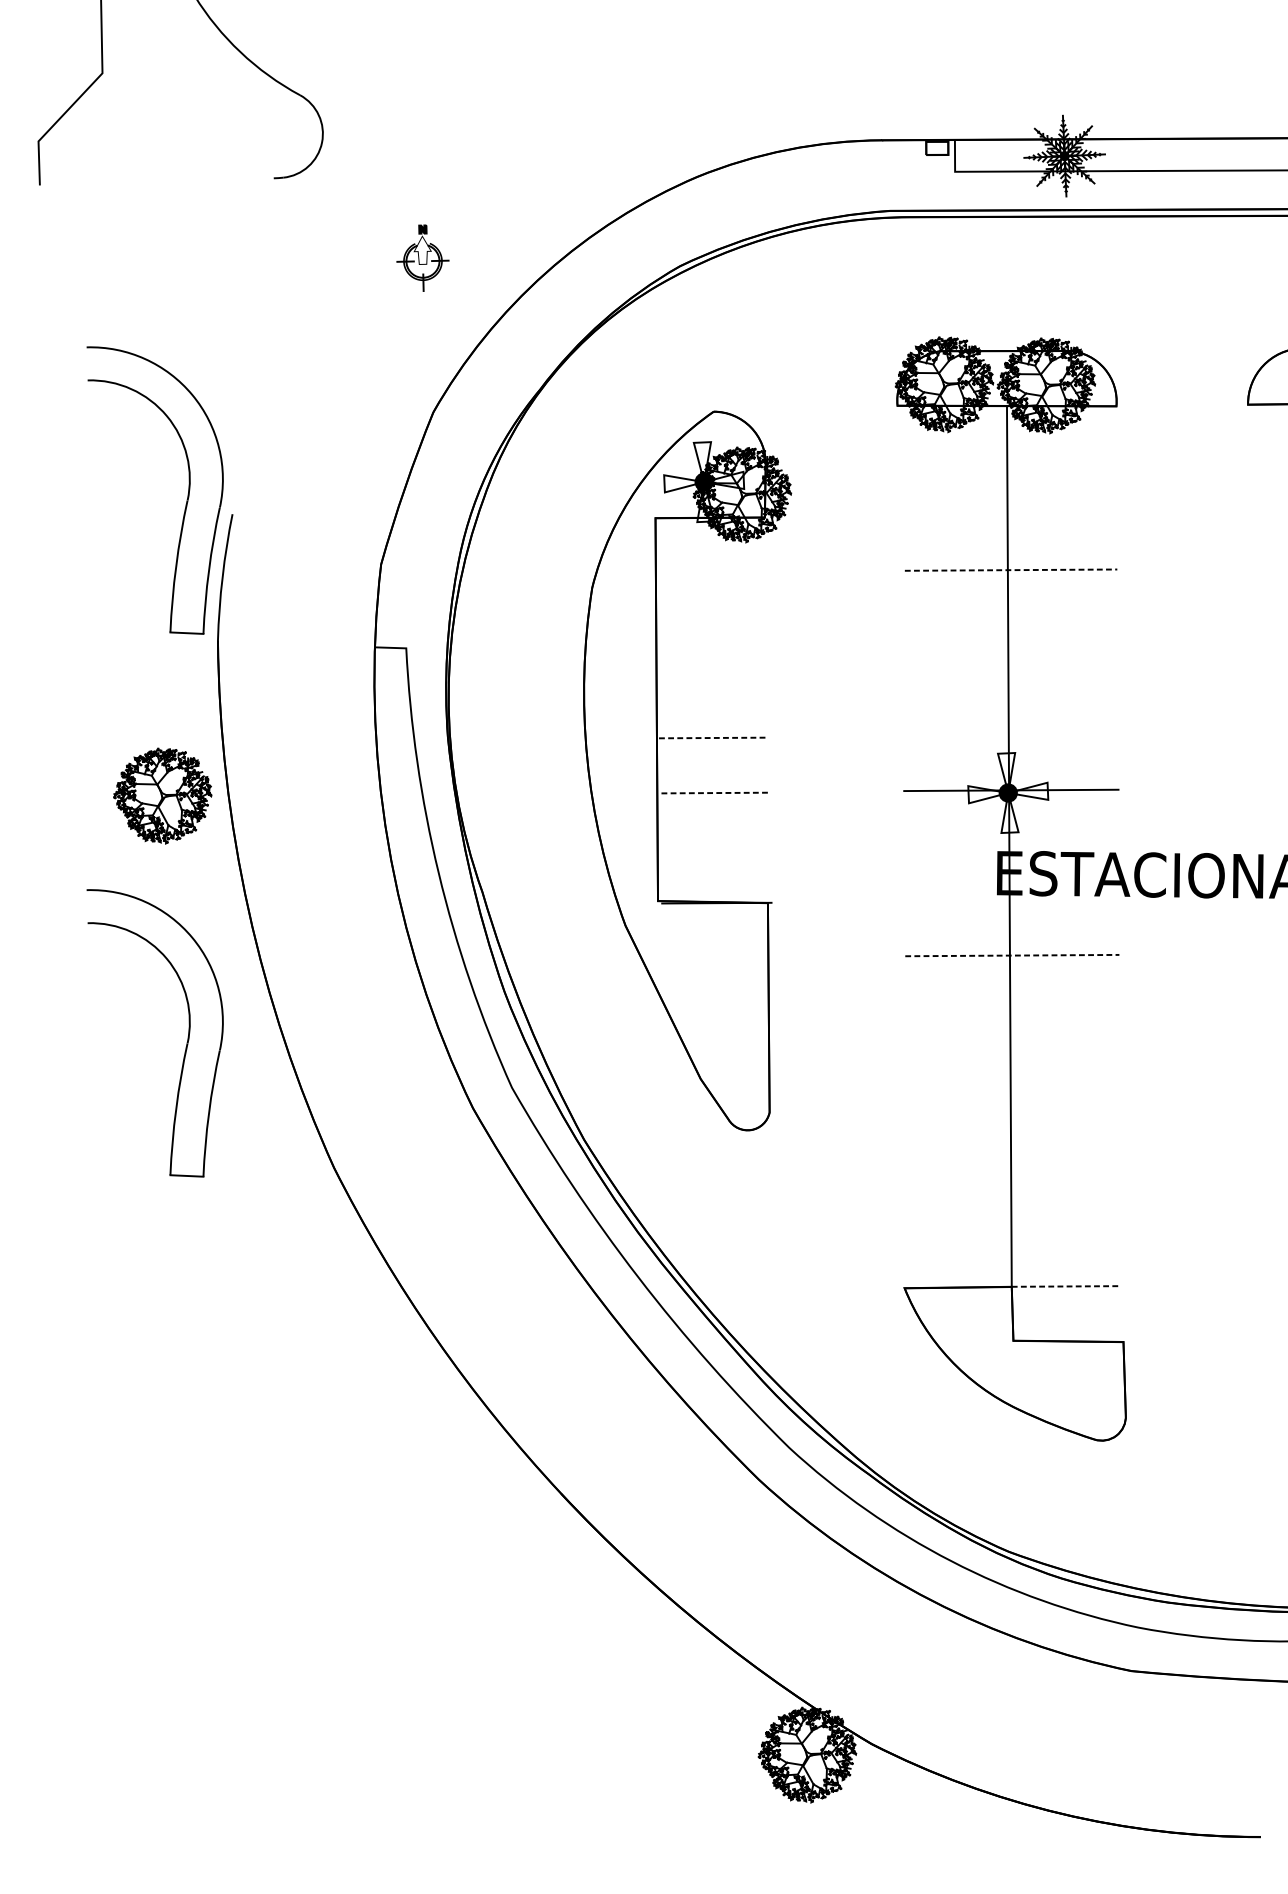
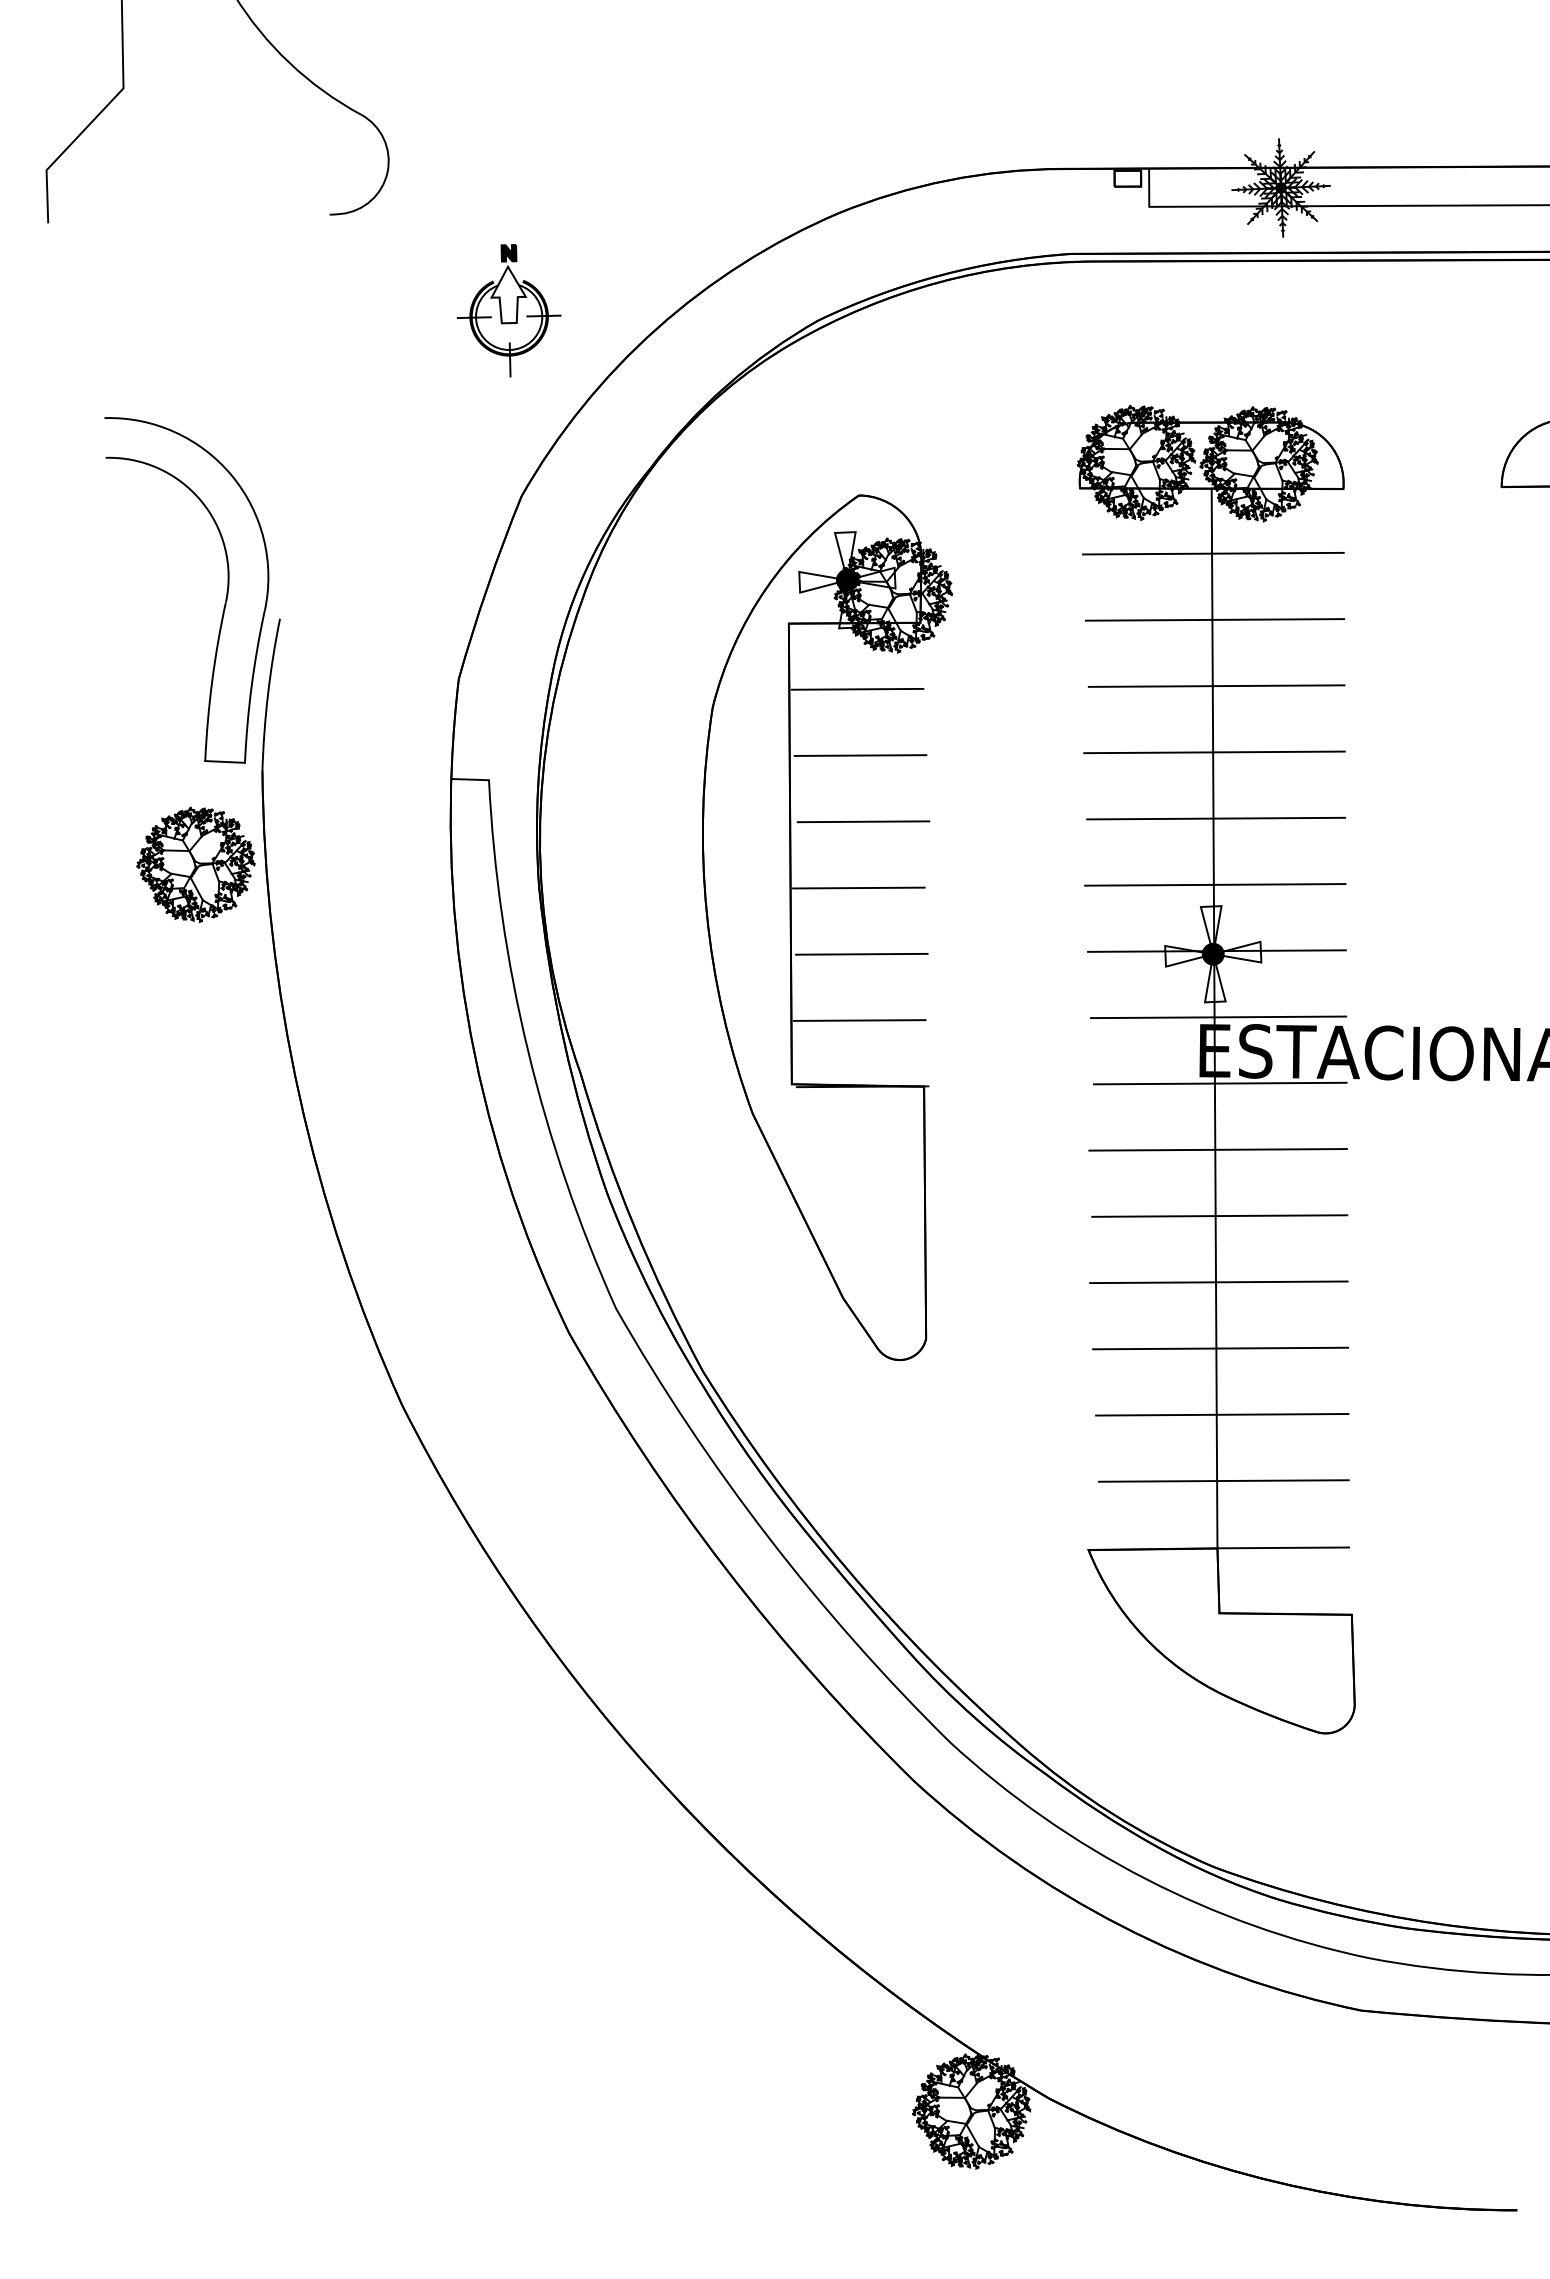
part: (422, 257) -> (508, 310), size x1.67
line: (1007, 459) -> (1212, 553), added
line: (1009, 514) -> (1214, 619), added
line: (1010, 570) -> (1216, 686), dashed -> solid
line: (712, 572) -> (857, 688), added
line: (1009, 625) -> (1214, 752), added
line: (715, 627) -> (860, 755), added
line: (1010, 680) -> (1216, 818), added
line: (717, 682) -> (863, 821), added
line: (1010, 735) -> (1215, 884), added
line: (713, 738) -> (858, 888), dashed -> solid
line: (715, 793) -> (861, 954), dashed -> solid
part: (162, 795) -> (195, 864), moved
line: (1012, 845) -> (1218, 1017), added
line: (714, 848) -> (859, 1020), added
line: (1013, 900) -> (1219, 1083), added
line: (1012, 955) -> (1218, 1149), dashed -> solid
line: (1013, 1010) -> (1219, 1215), added
part: (187, 1040) -> (225, 1251), removed
line: (1012, 1065) -> (1218, 1282), added
line: (1014, 1120) -> (1220, 1348), added
line: (1015, 1175) -> (1222, 1414), added
line: (1016, 1230) -> (1223, 1480), added
line: (1066, 1286) -> (1283, 1547), dashed -> solid

